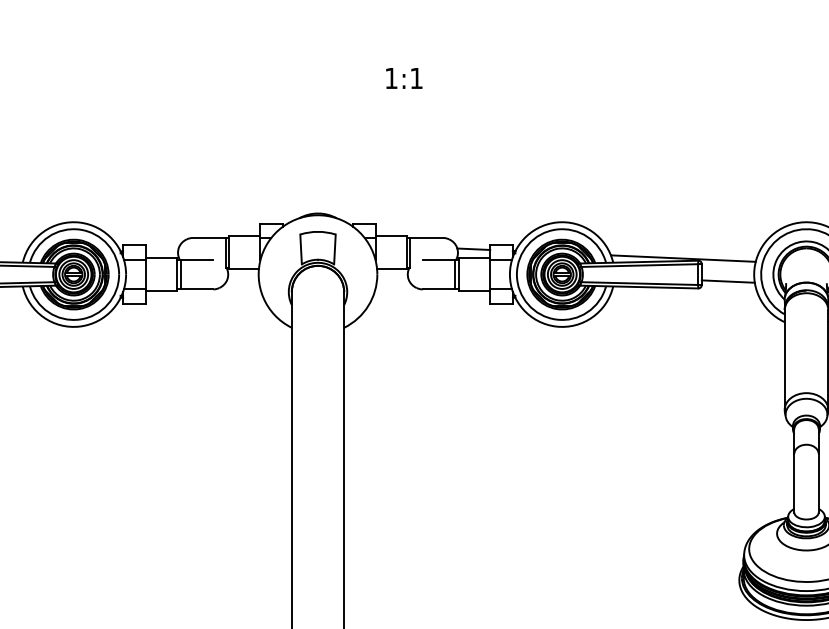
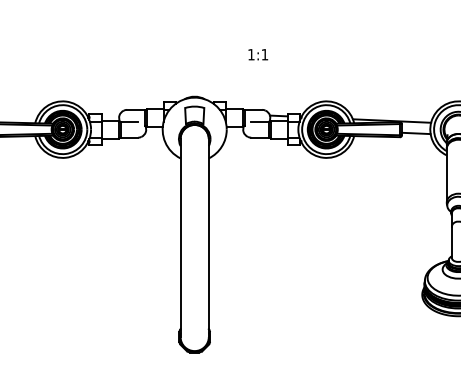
text: (404, 78) -> (258, 54), moved

